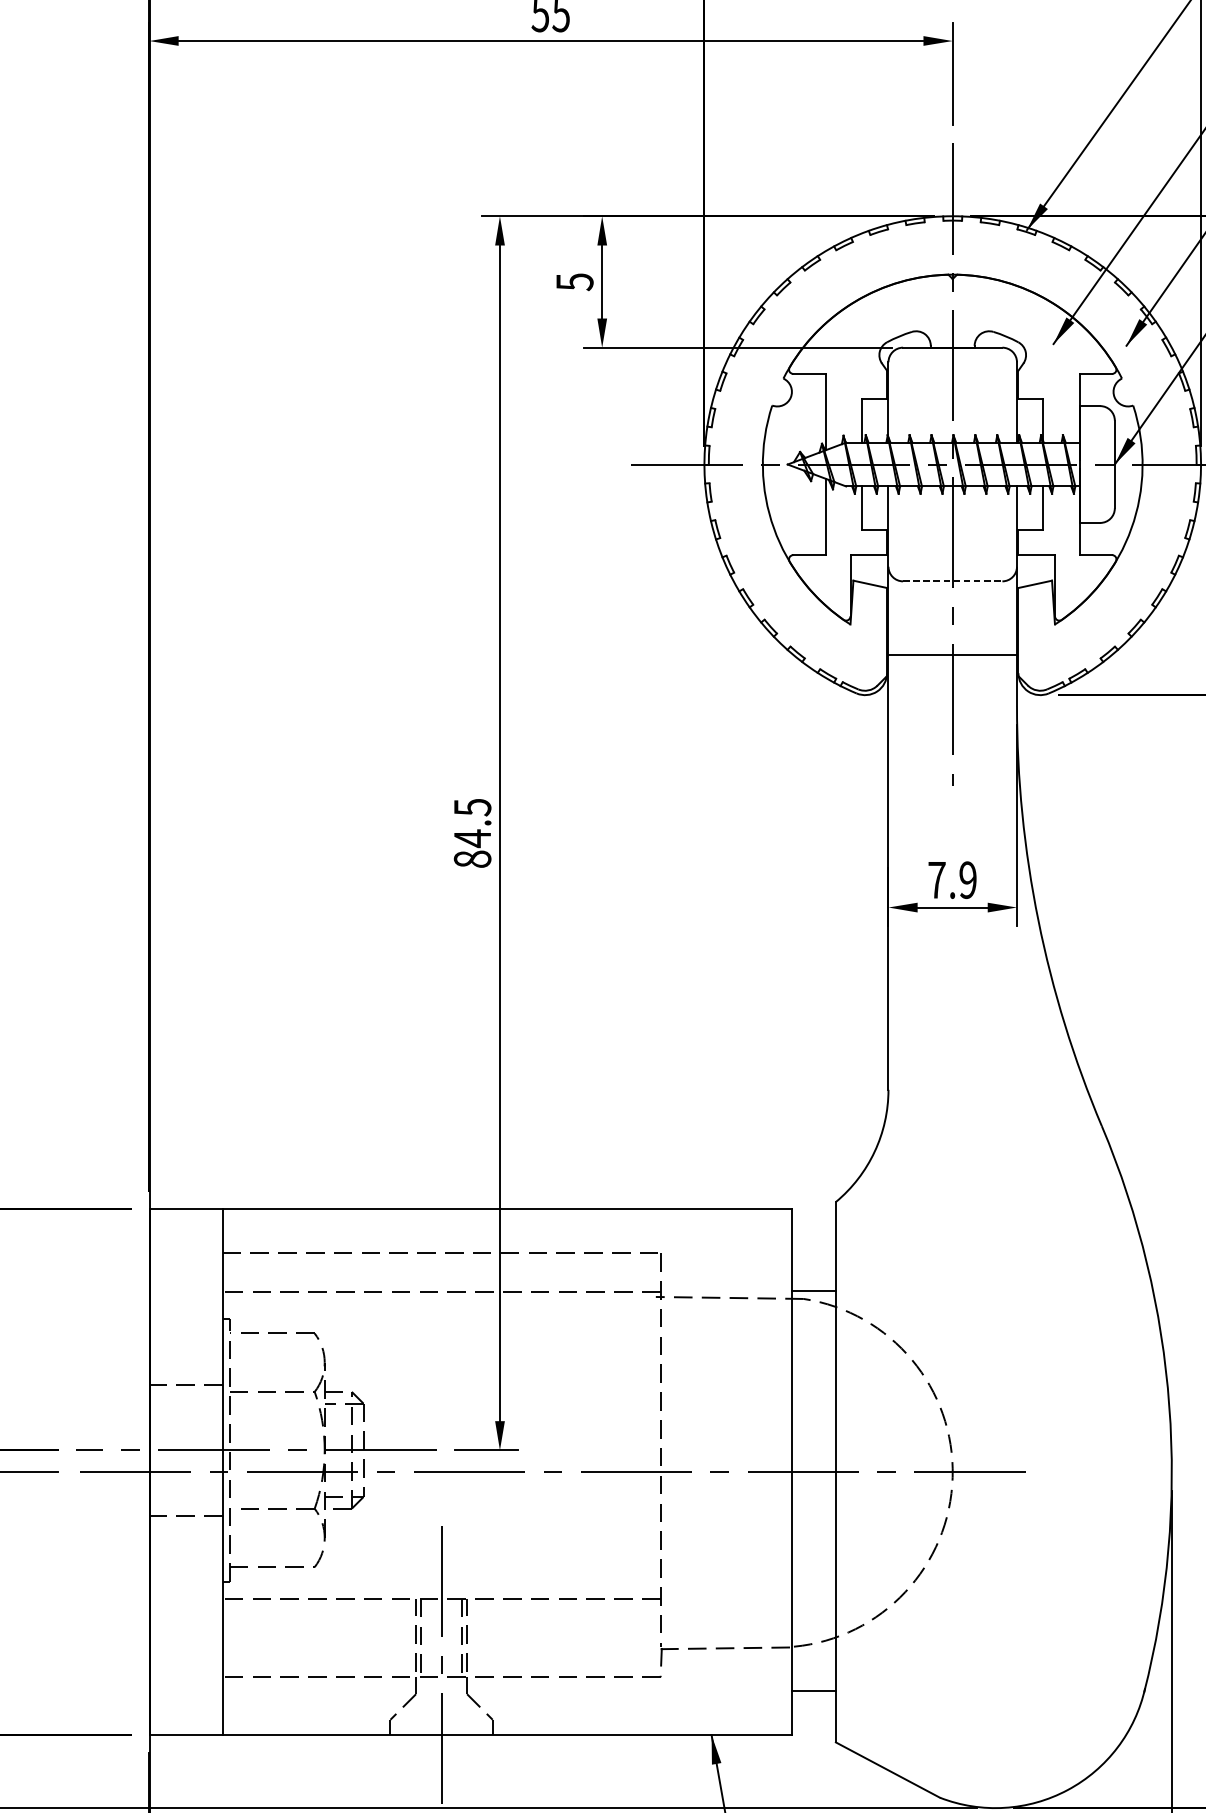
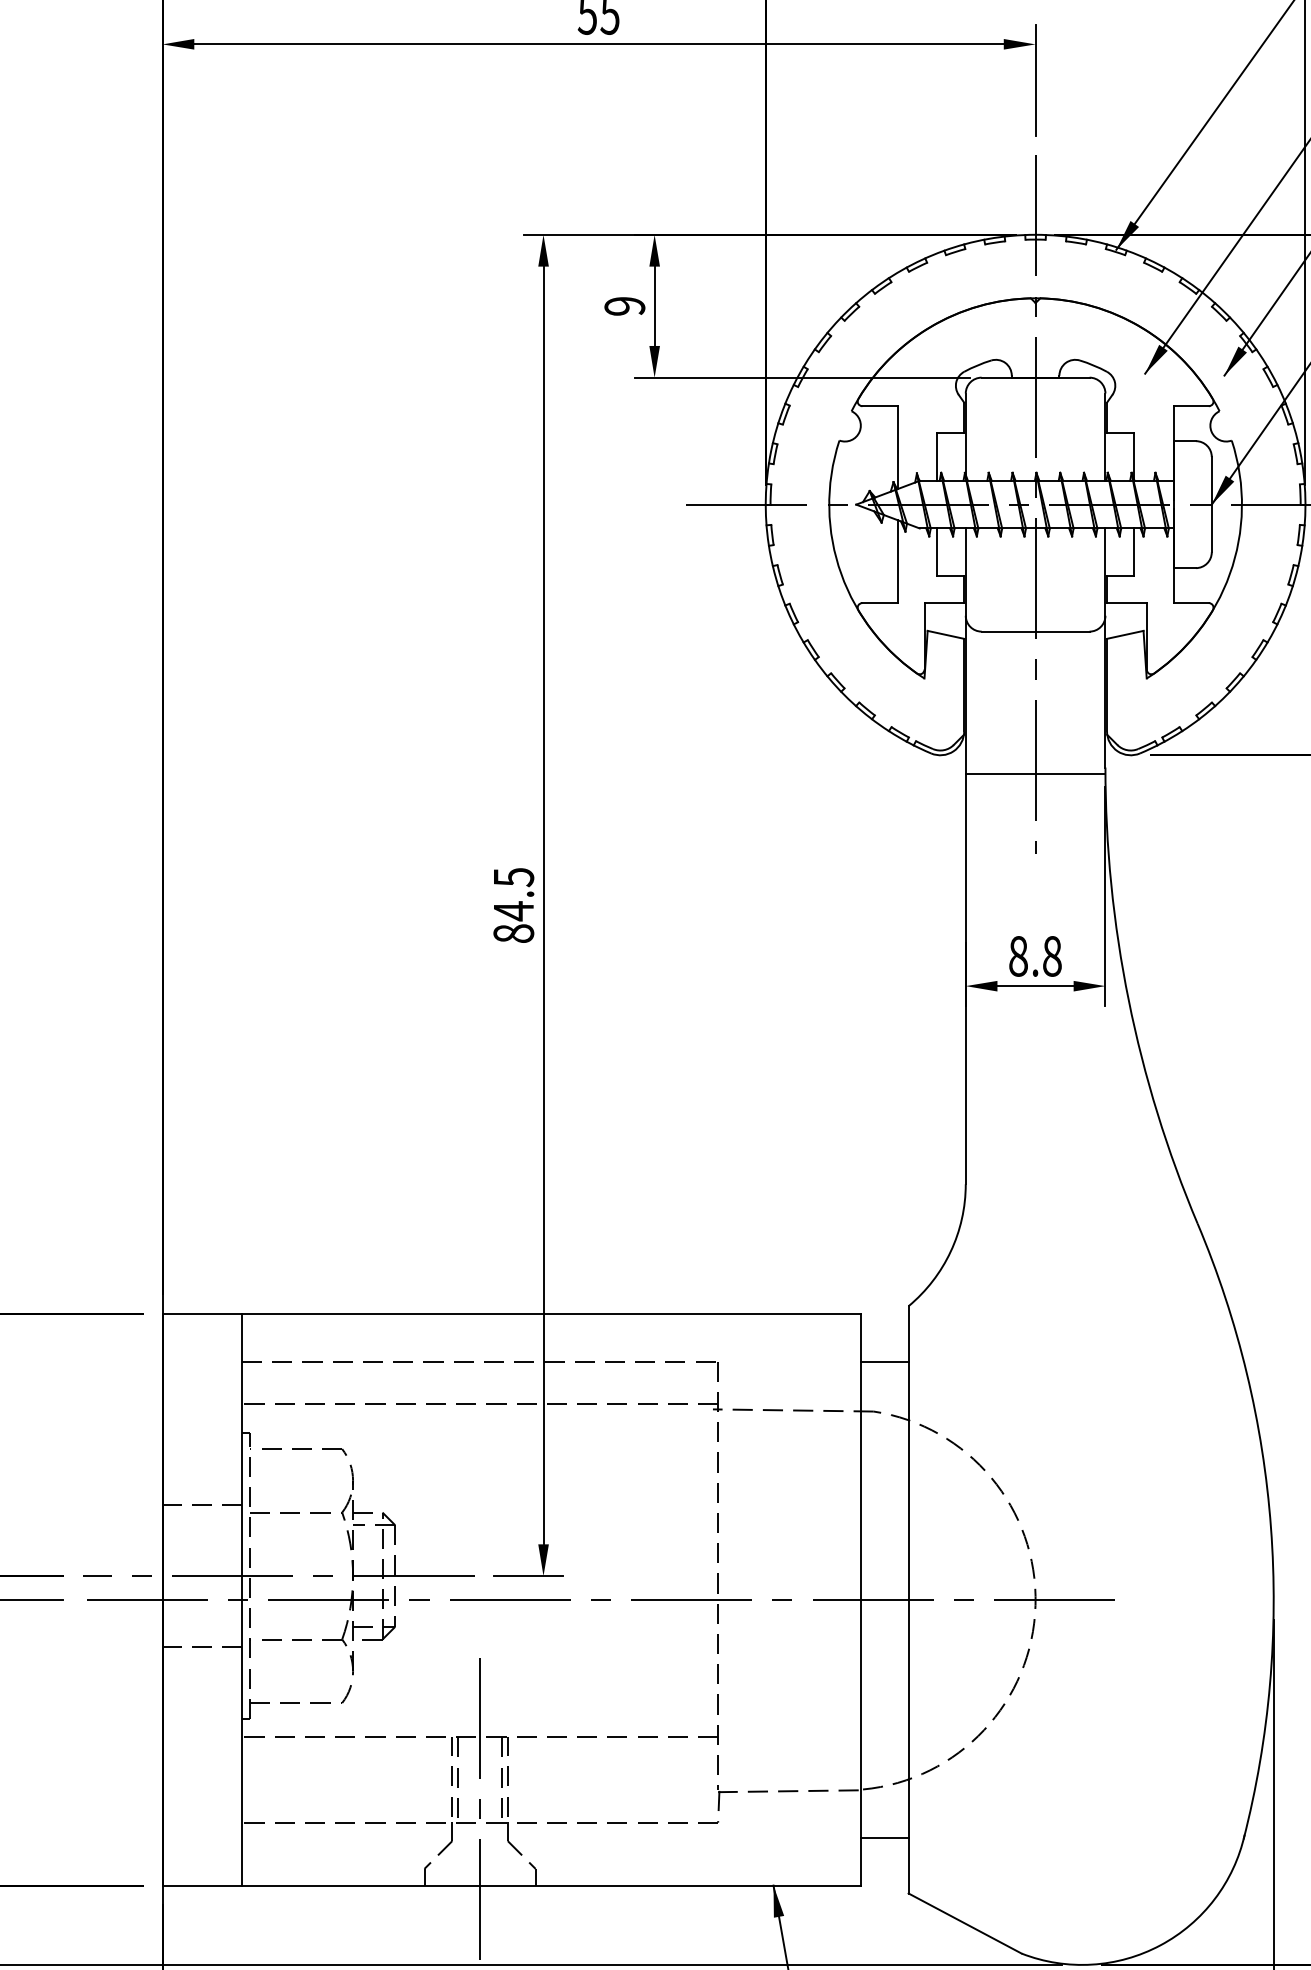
text: (574, 282) -> (624, 306), 5 -> 9
line: (952, 581) -> (1035, 631), dashed -> solid
line: (952, 654) -> (1035, 774), moved
text: (952, 879) -> (1035, 955), 7.9 -> 8.8
line: (813, 1290) -> (884, 1361), moved

